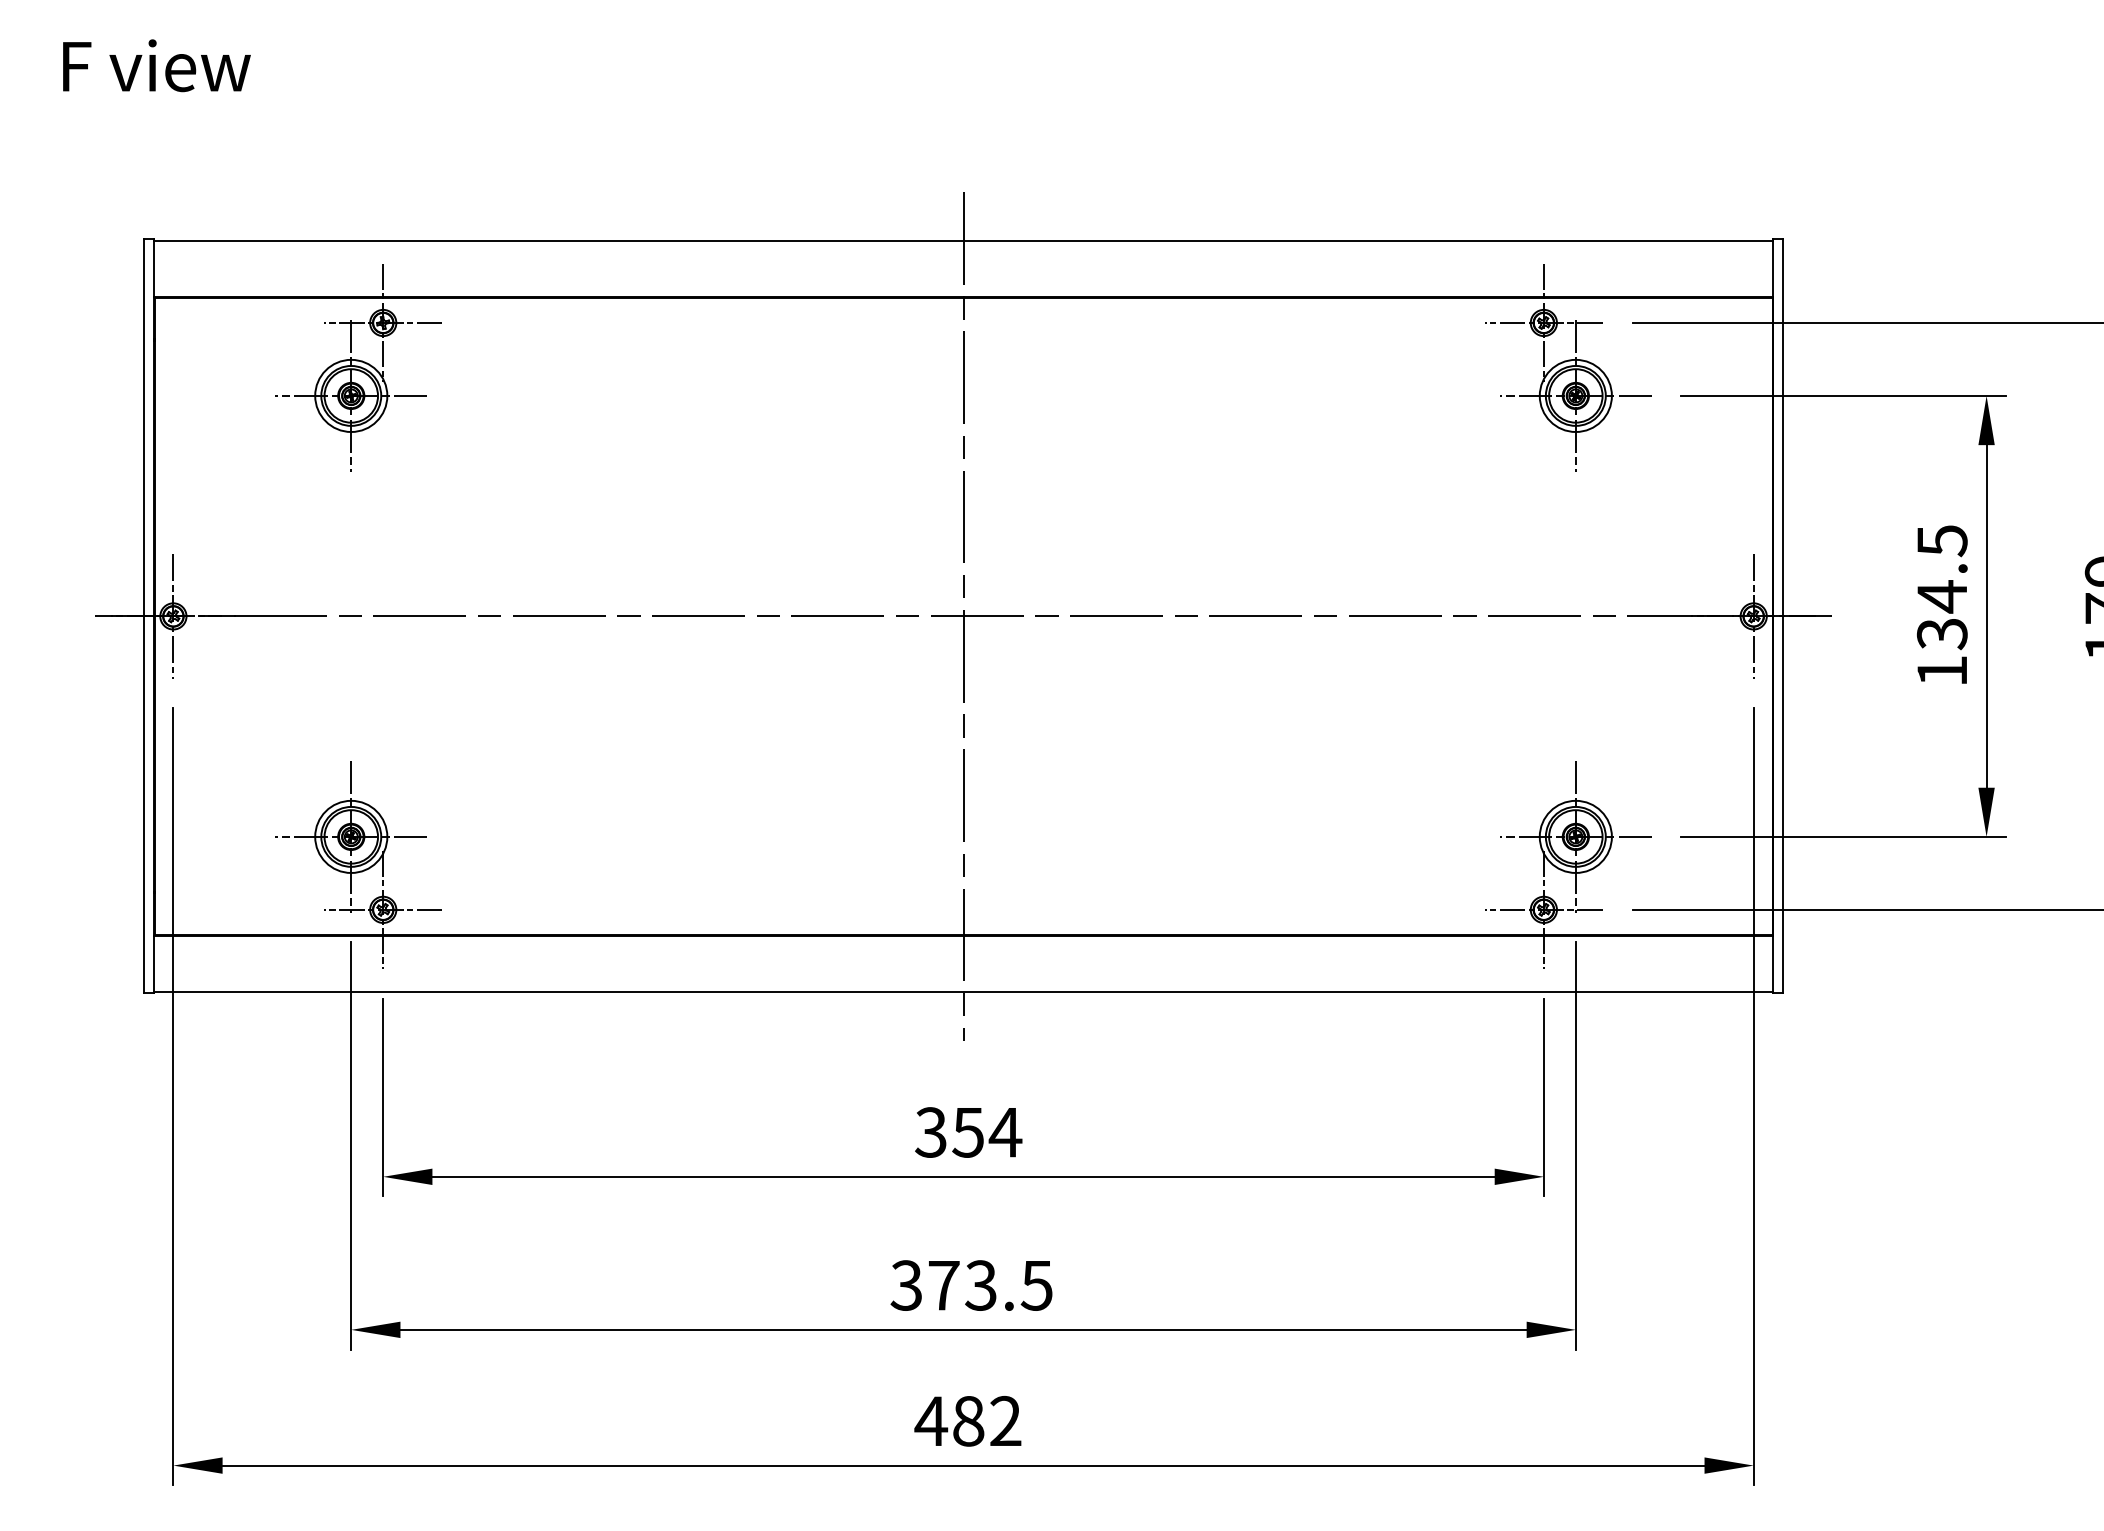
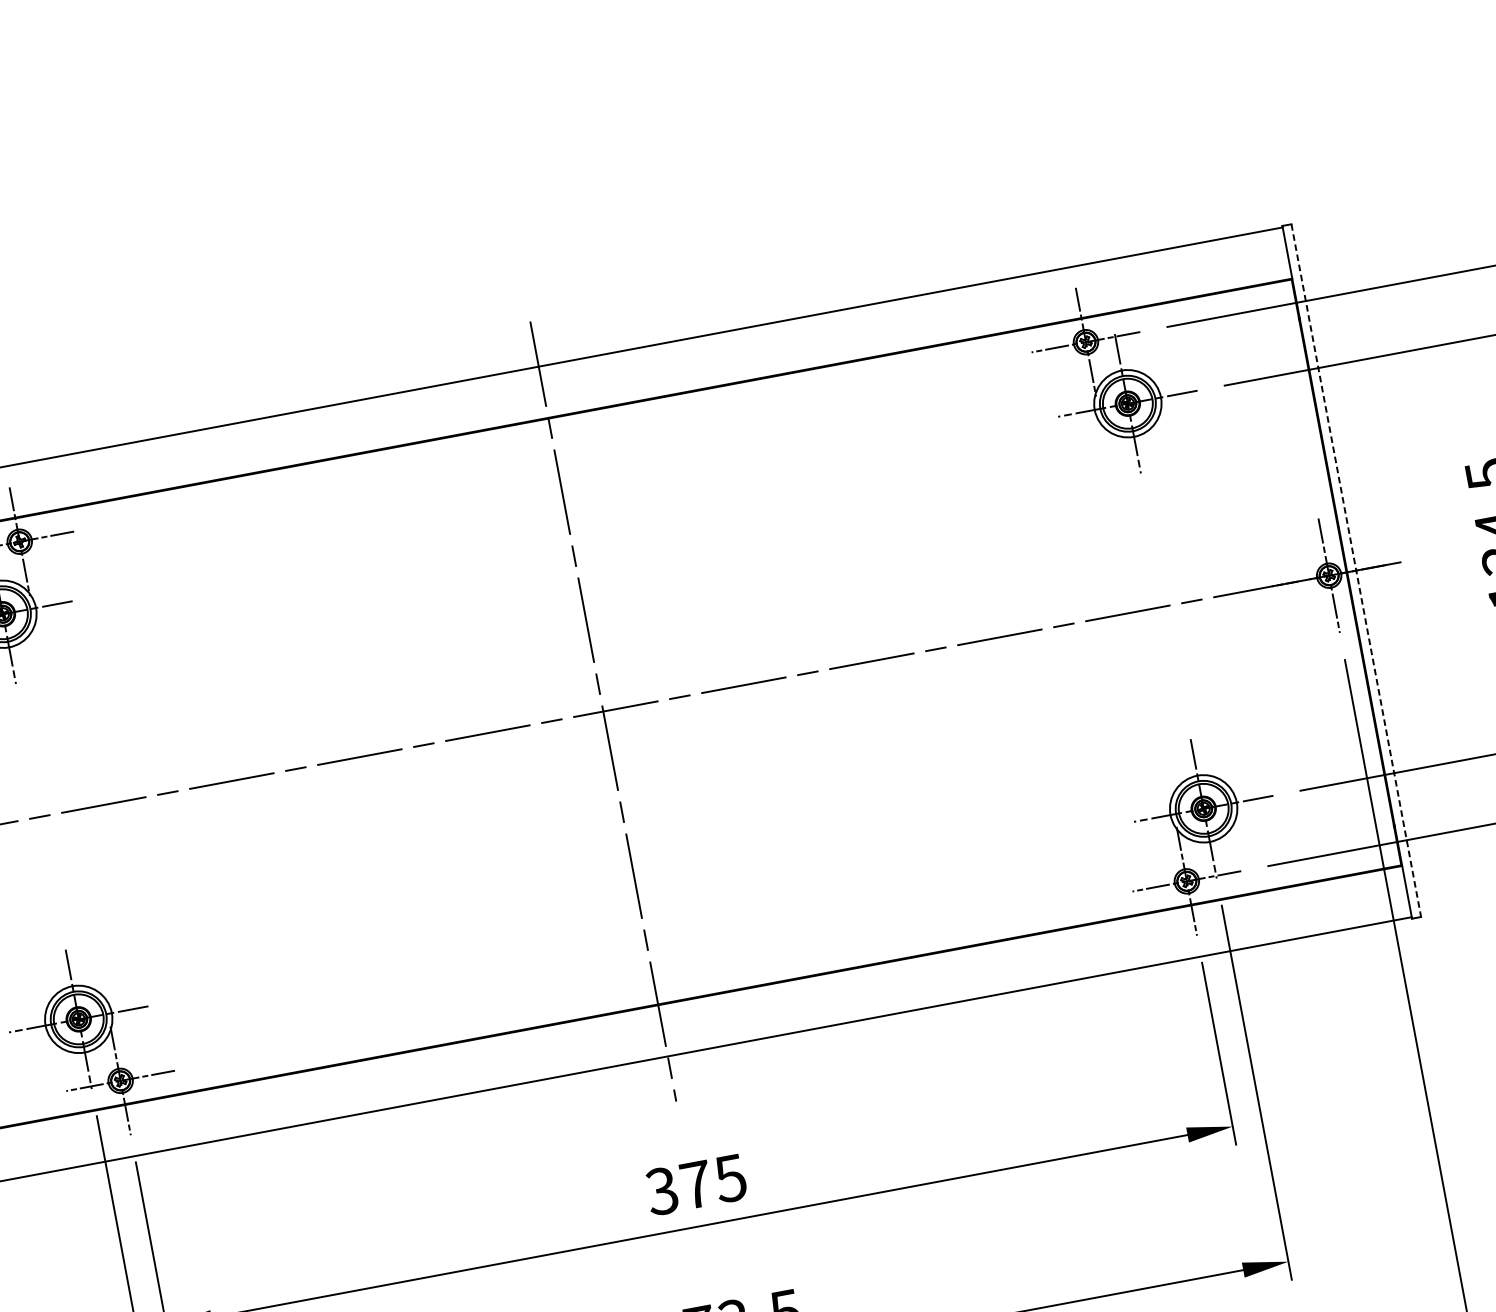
line: (1783, 616) -> (1356, 570), solid -> dashed
text: (987, 1132) -> (714, 1181), 354 -> 375

